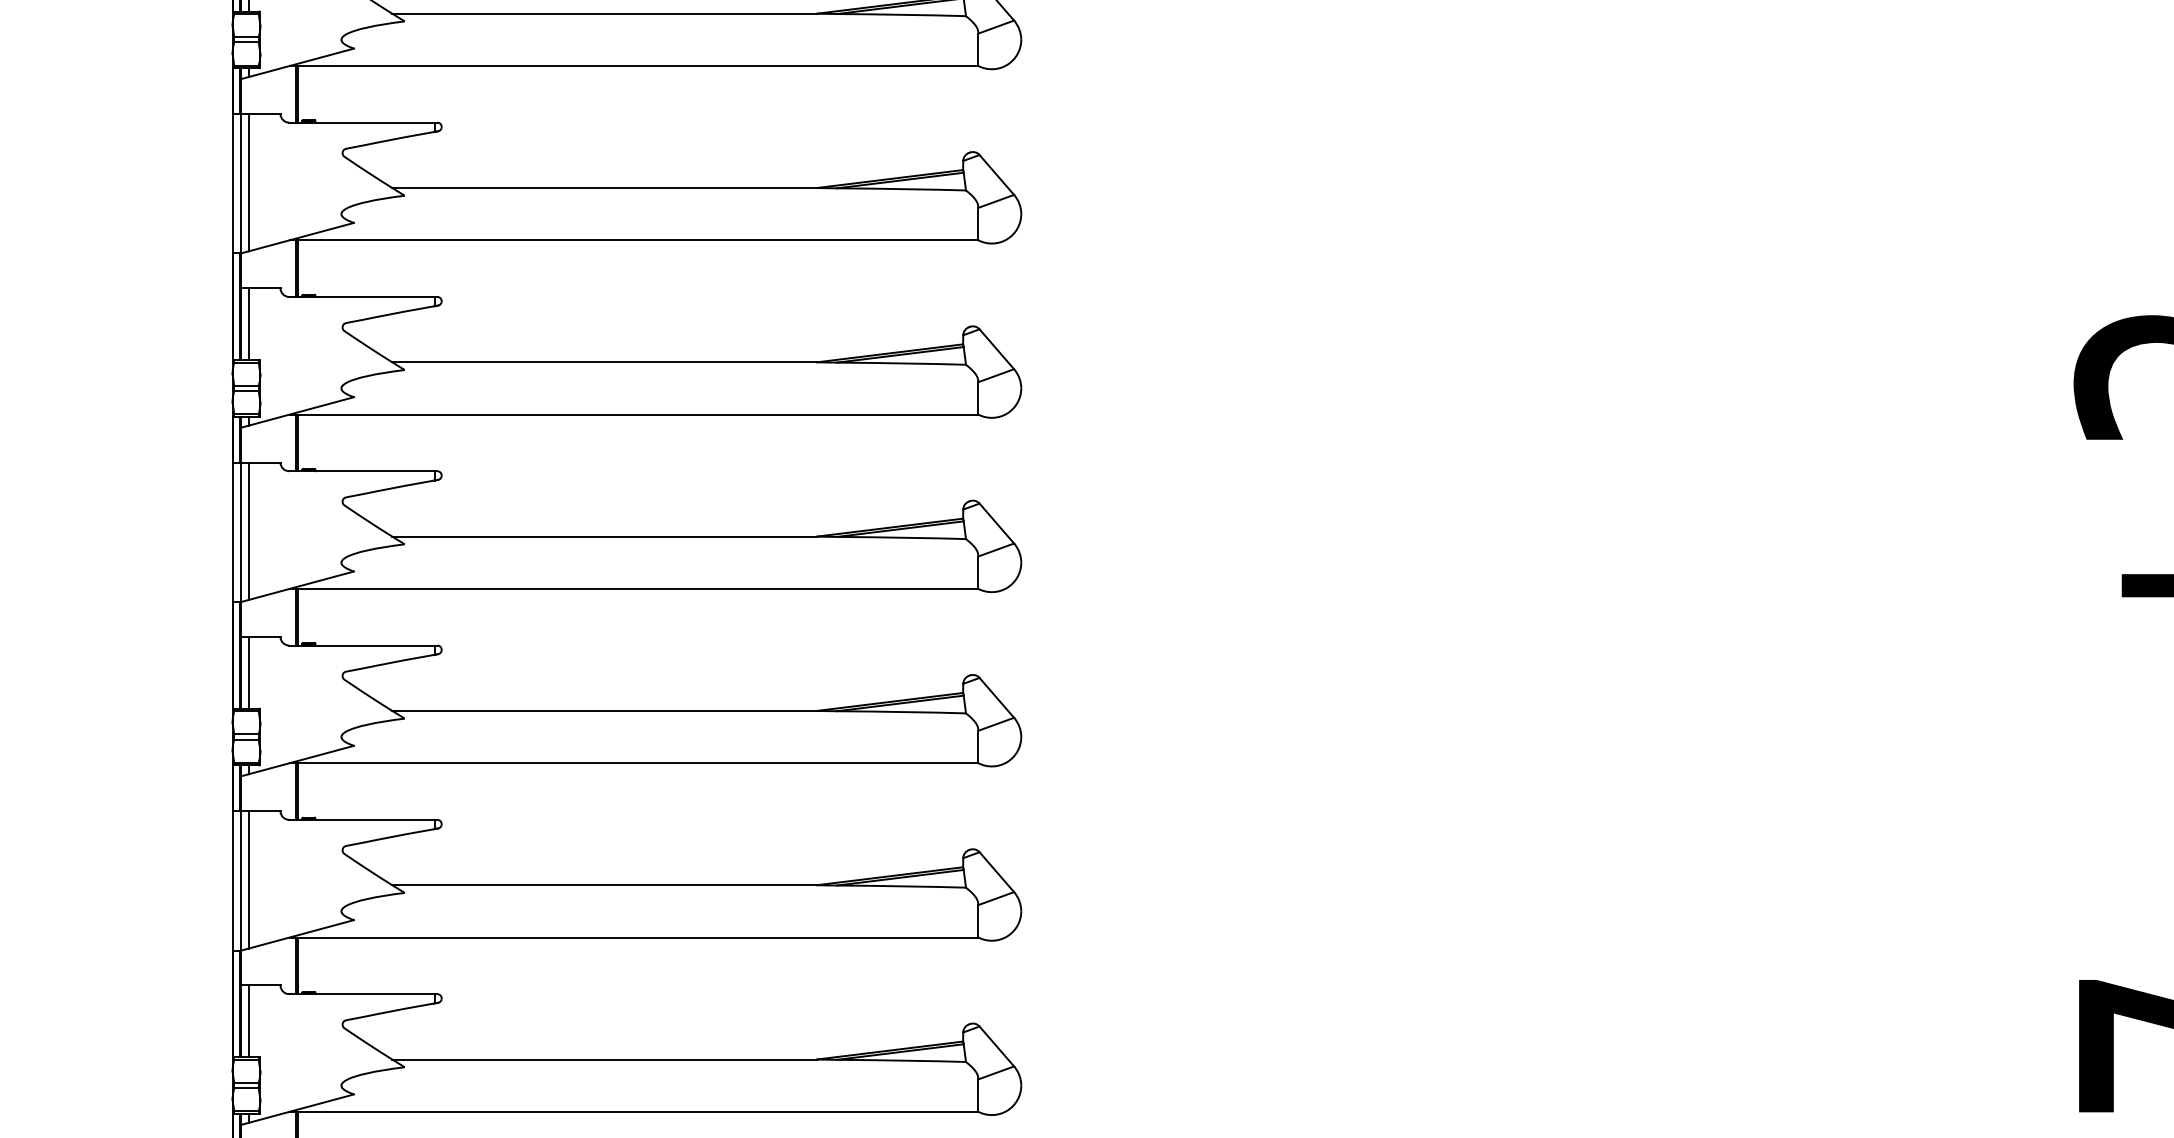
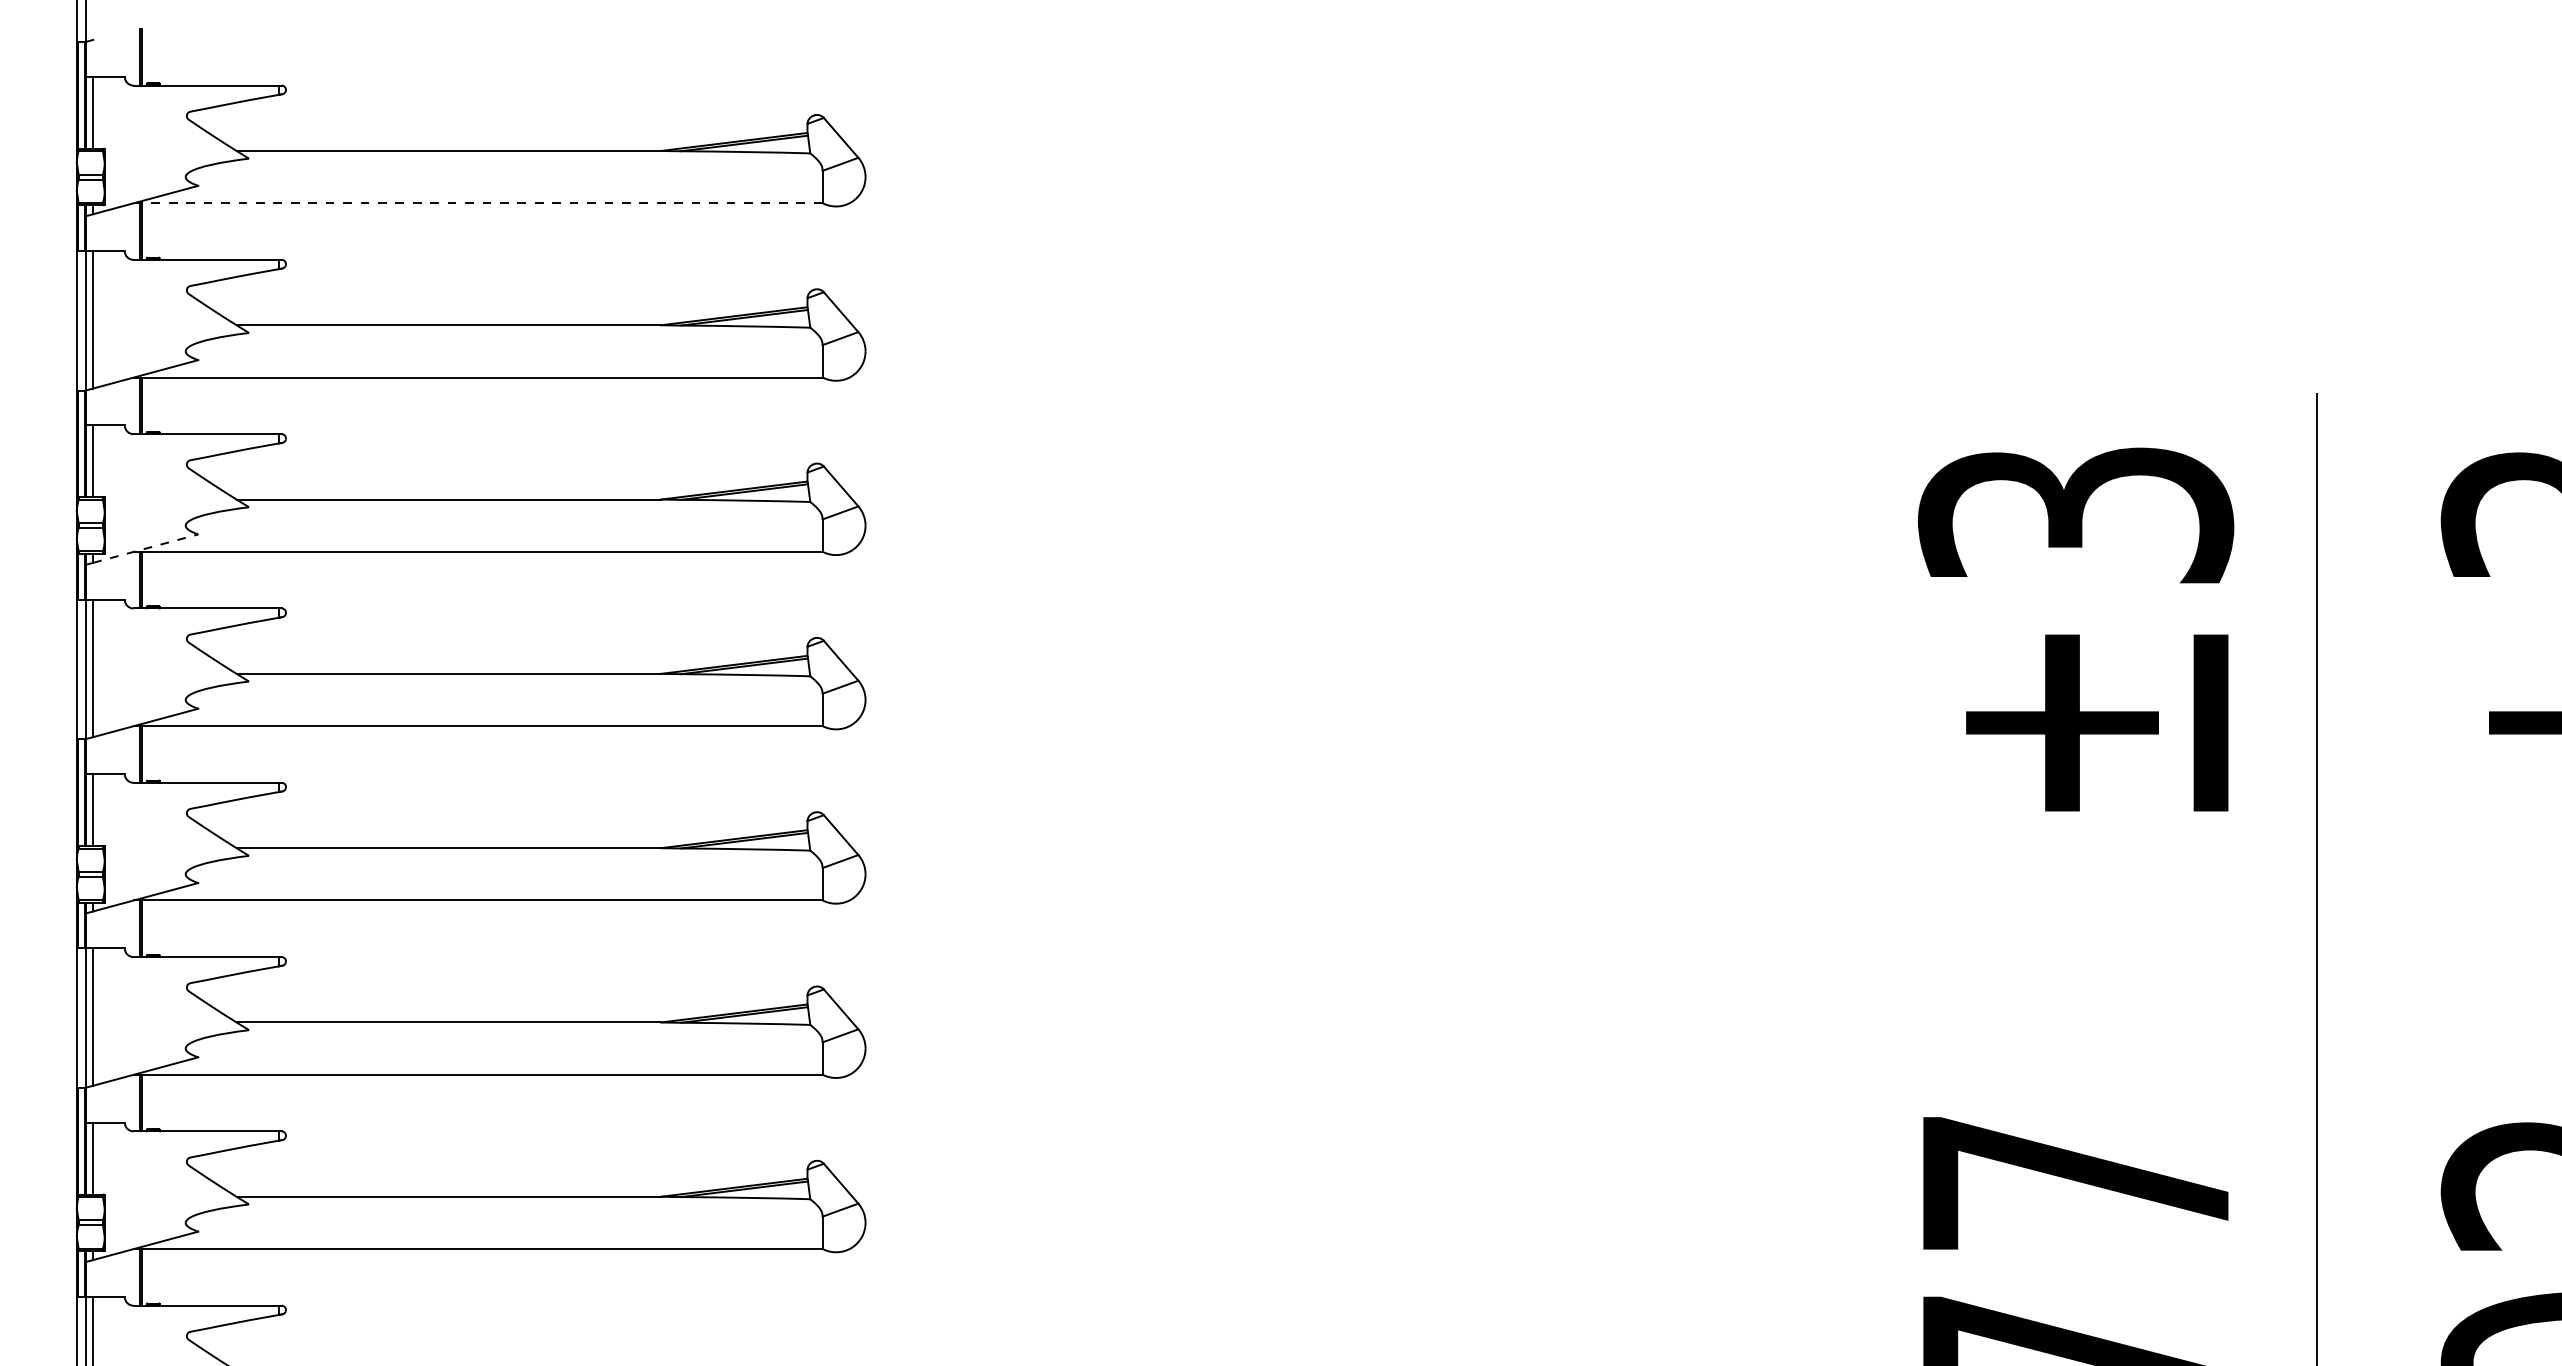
line: (634, 66) -> (478, 203), solid -> dashed
line: (302, 411) -> (146, 548), solid -> dashed

